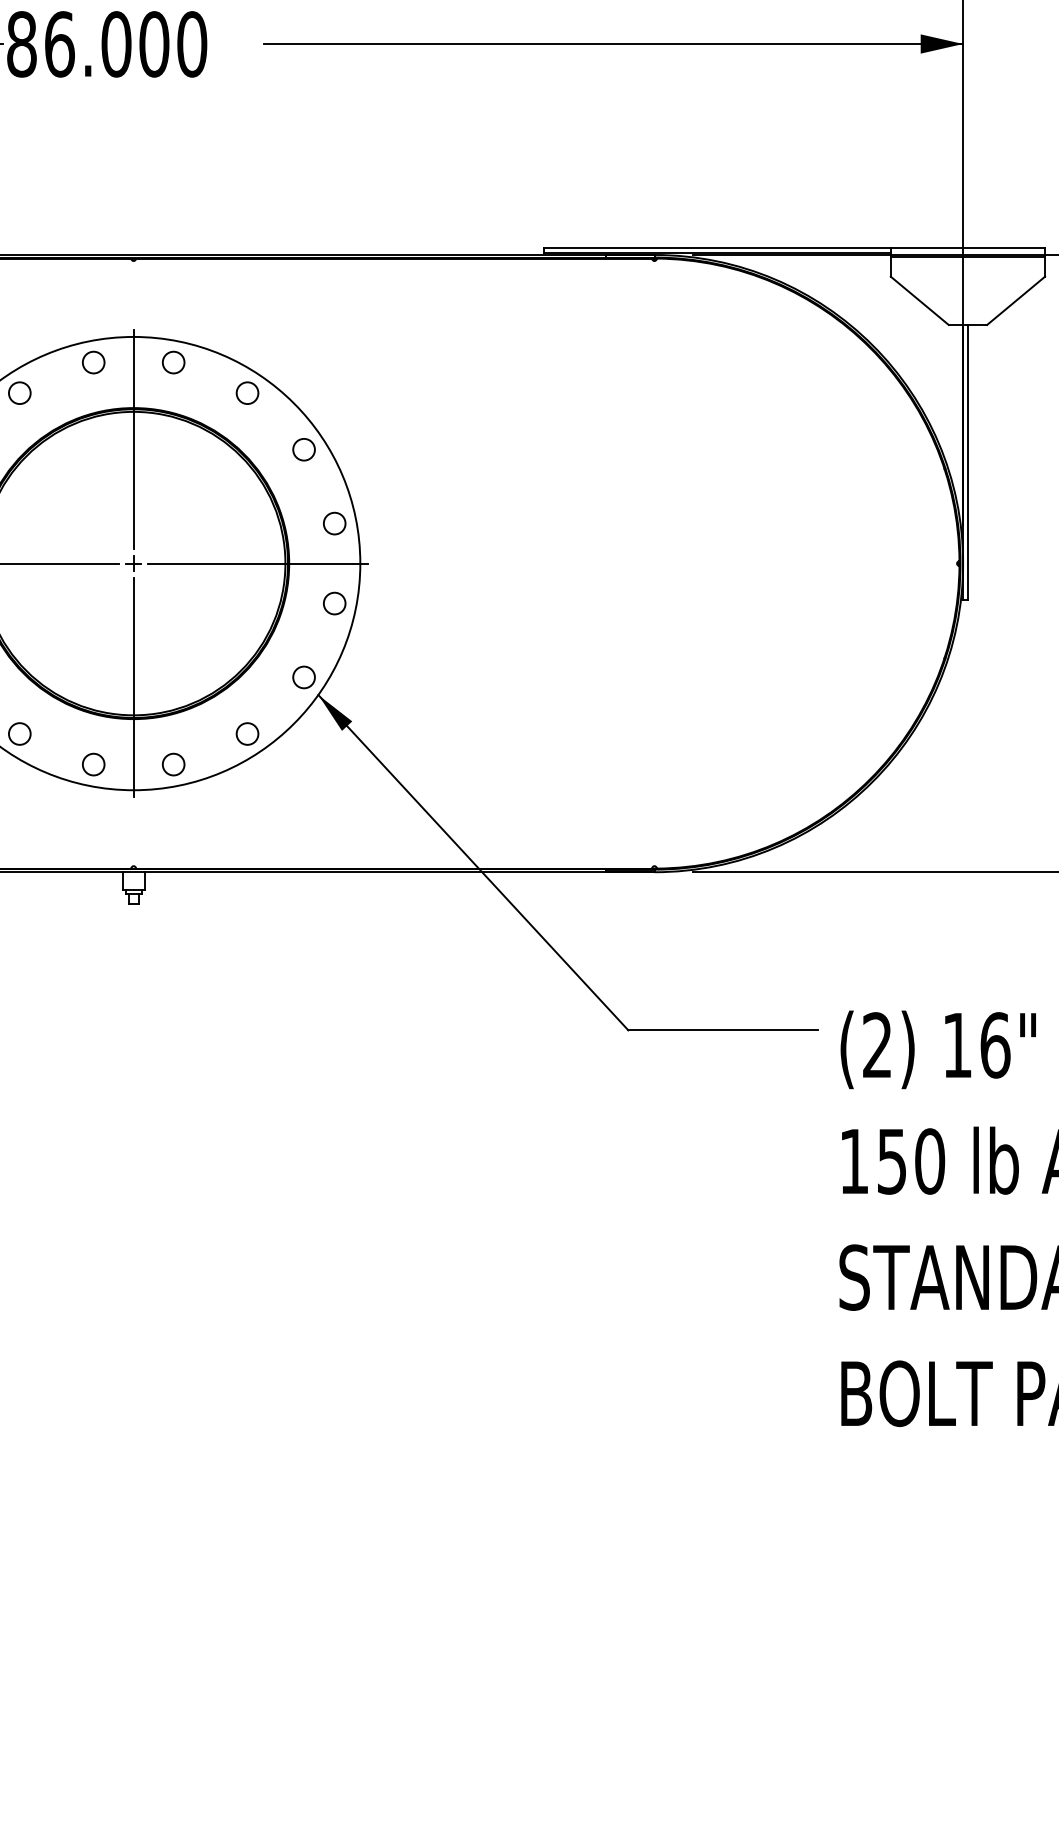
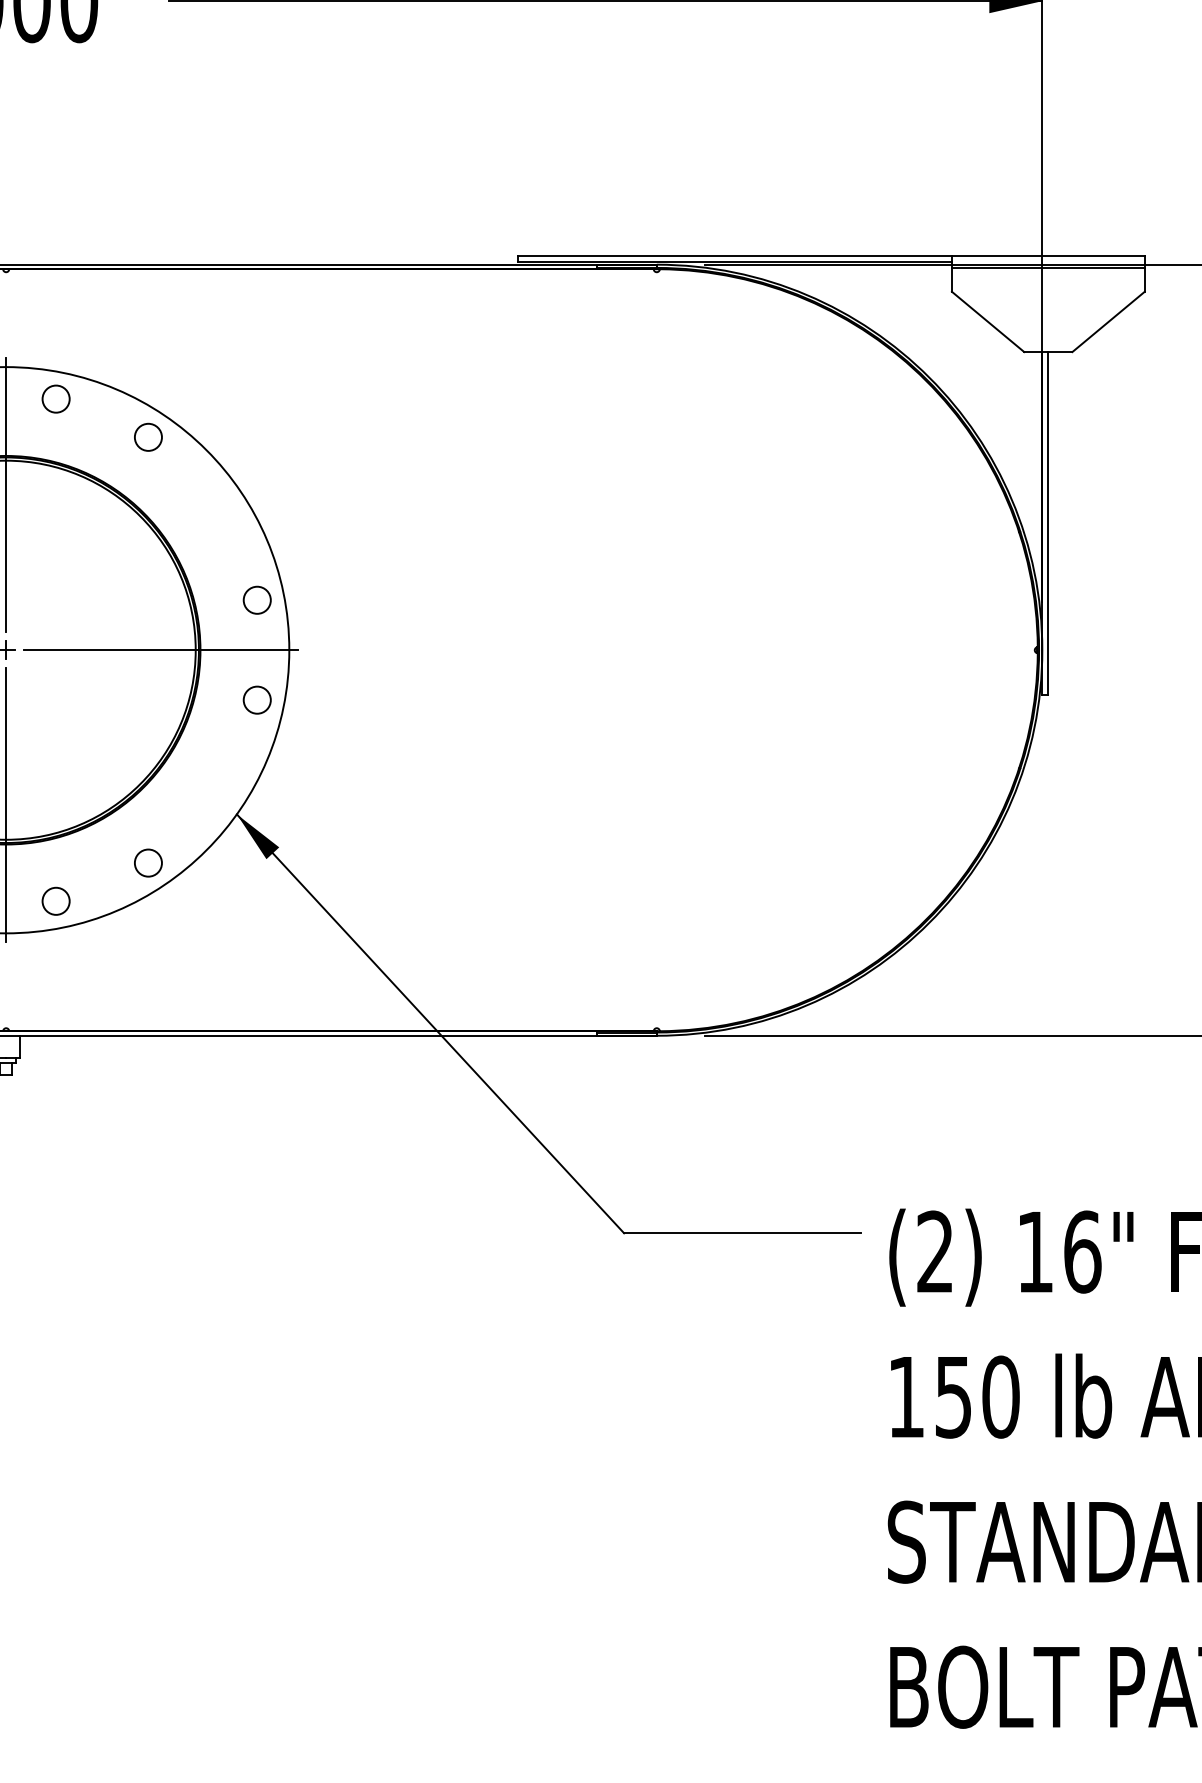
circle: (303, 449) -> (218, 507), removed
circle: (303, 677) -> (218, 792), removed

